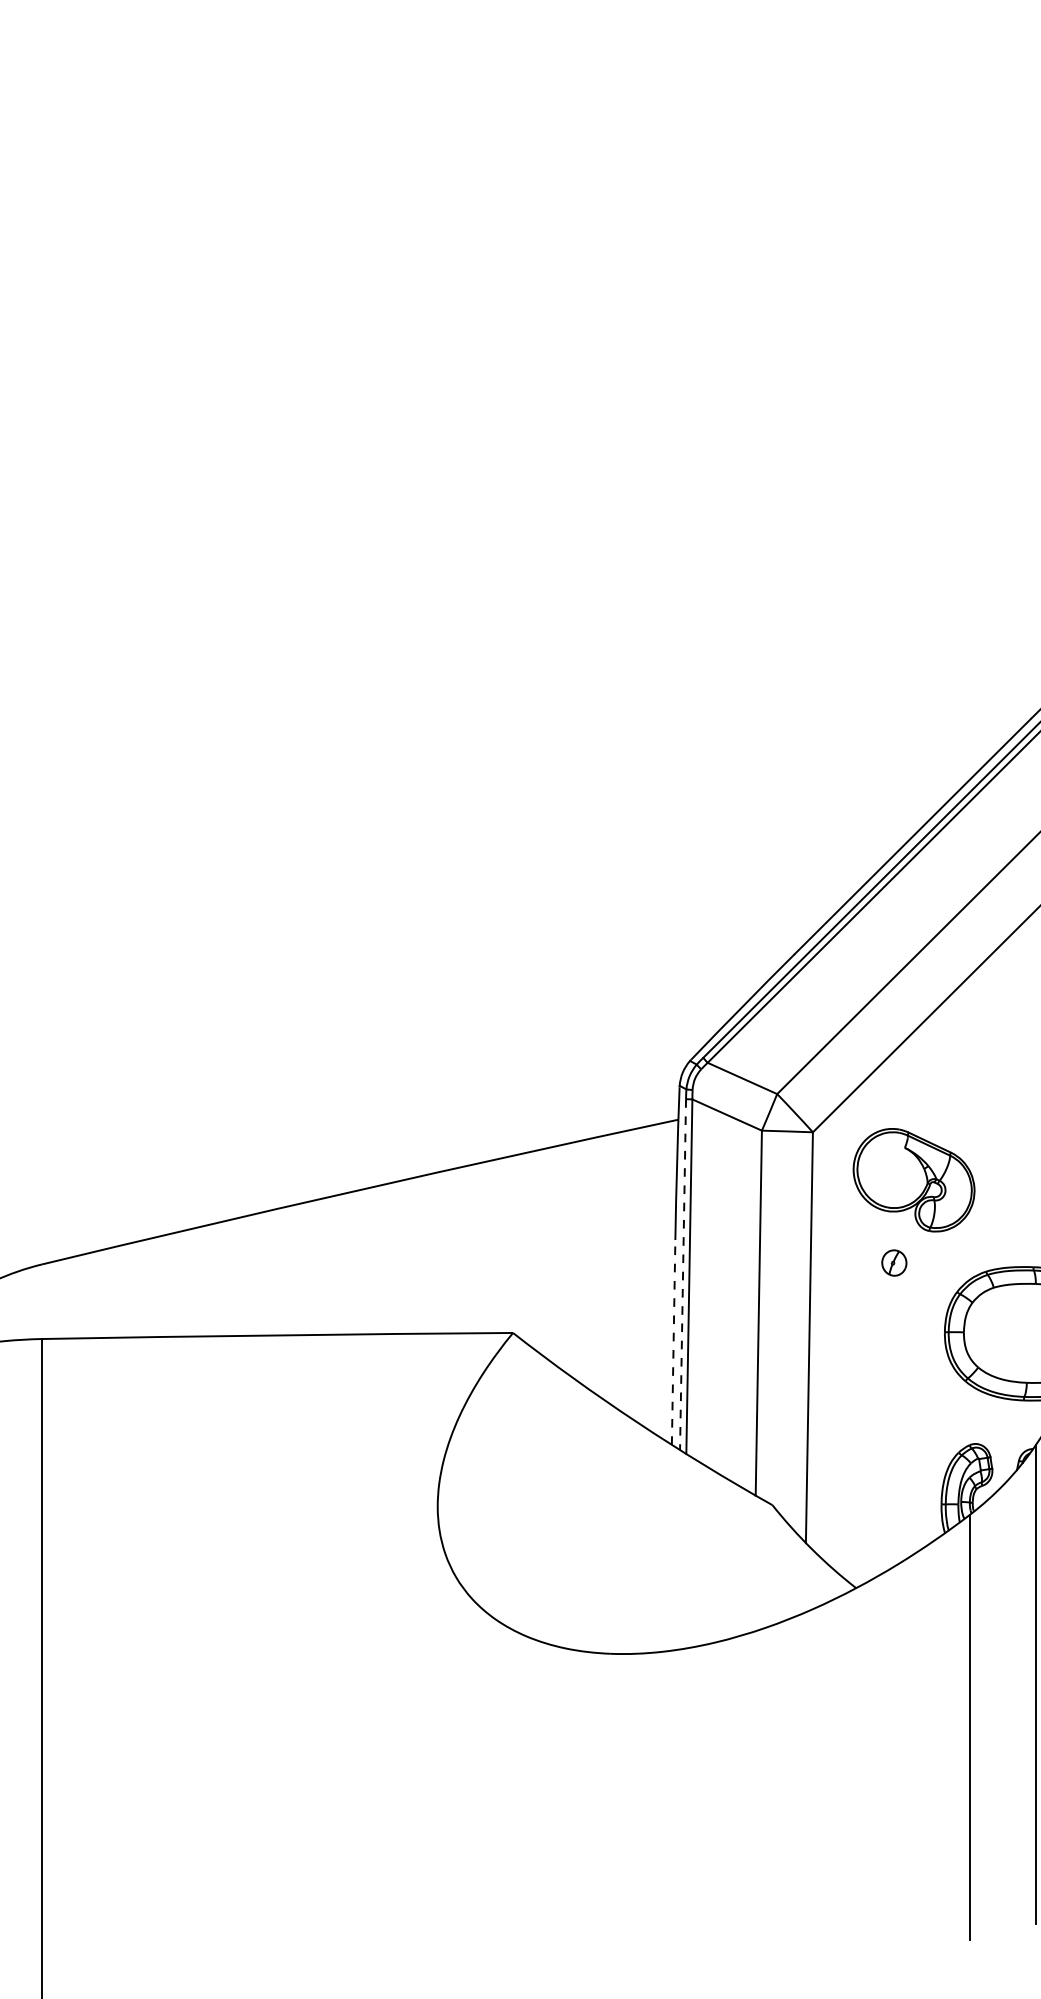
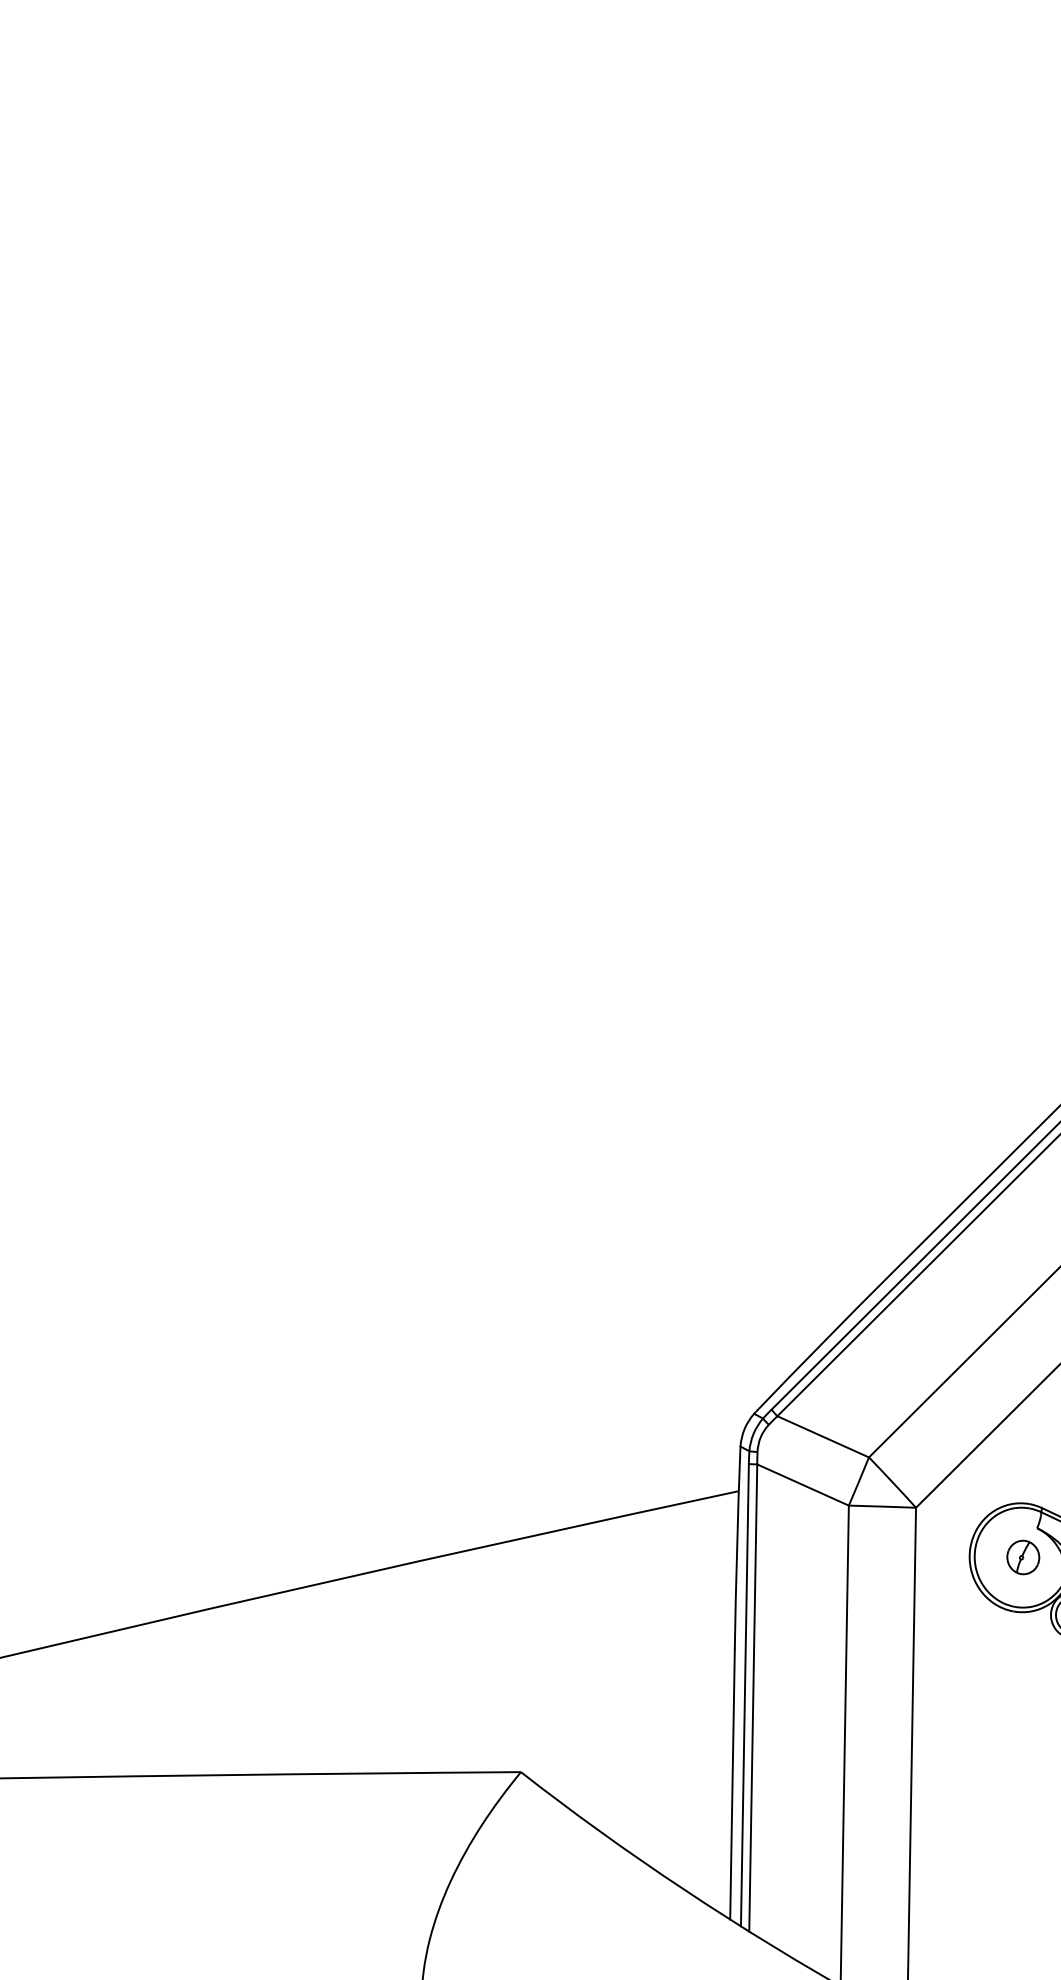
part: (894, 1262) -> (1023, 1556), moved
line: (683, 1275) -> (745, 1696), dashed -> solid
line: (673, 1341) -> (732, 1783), dashed -> solid

